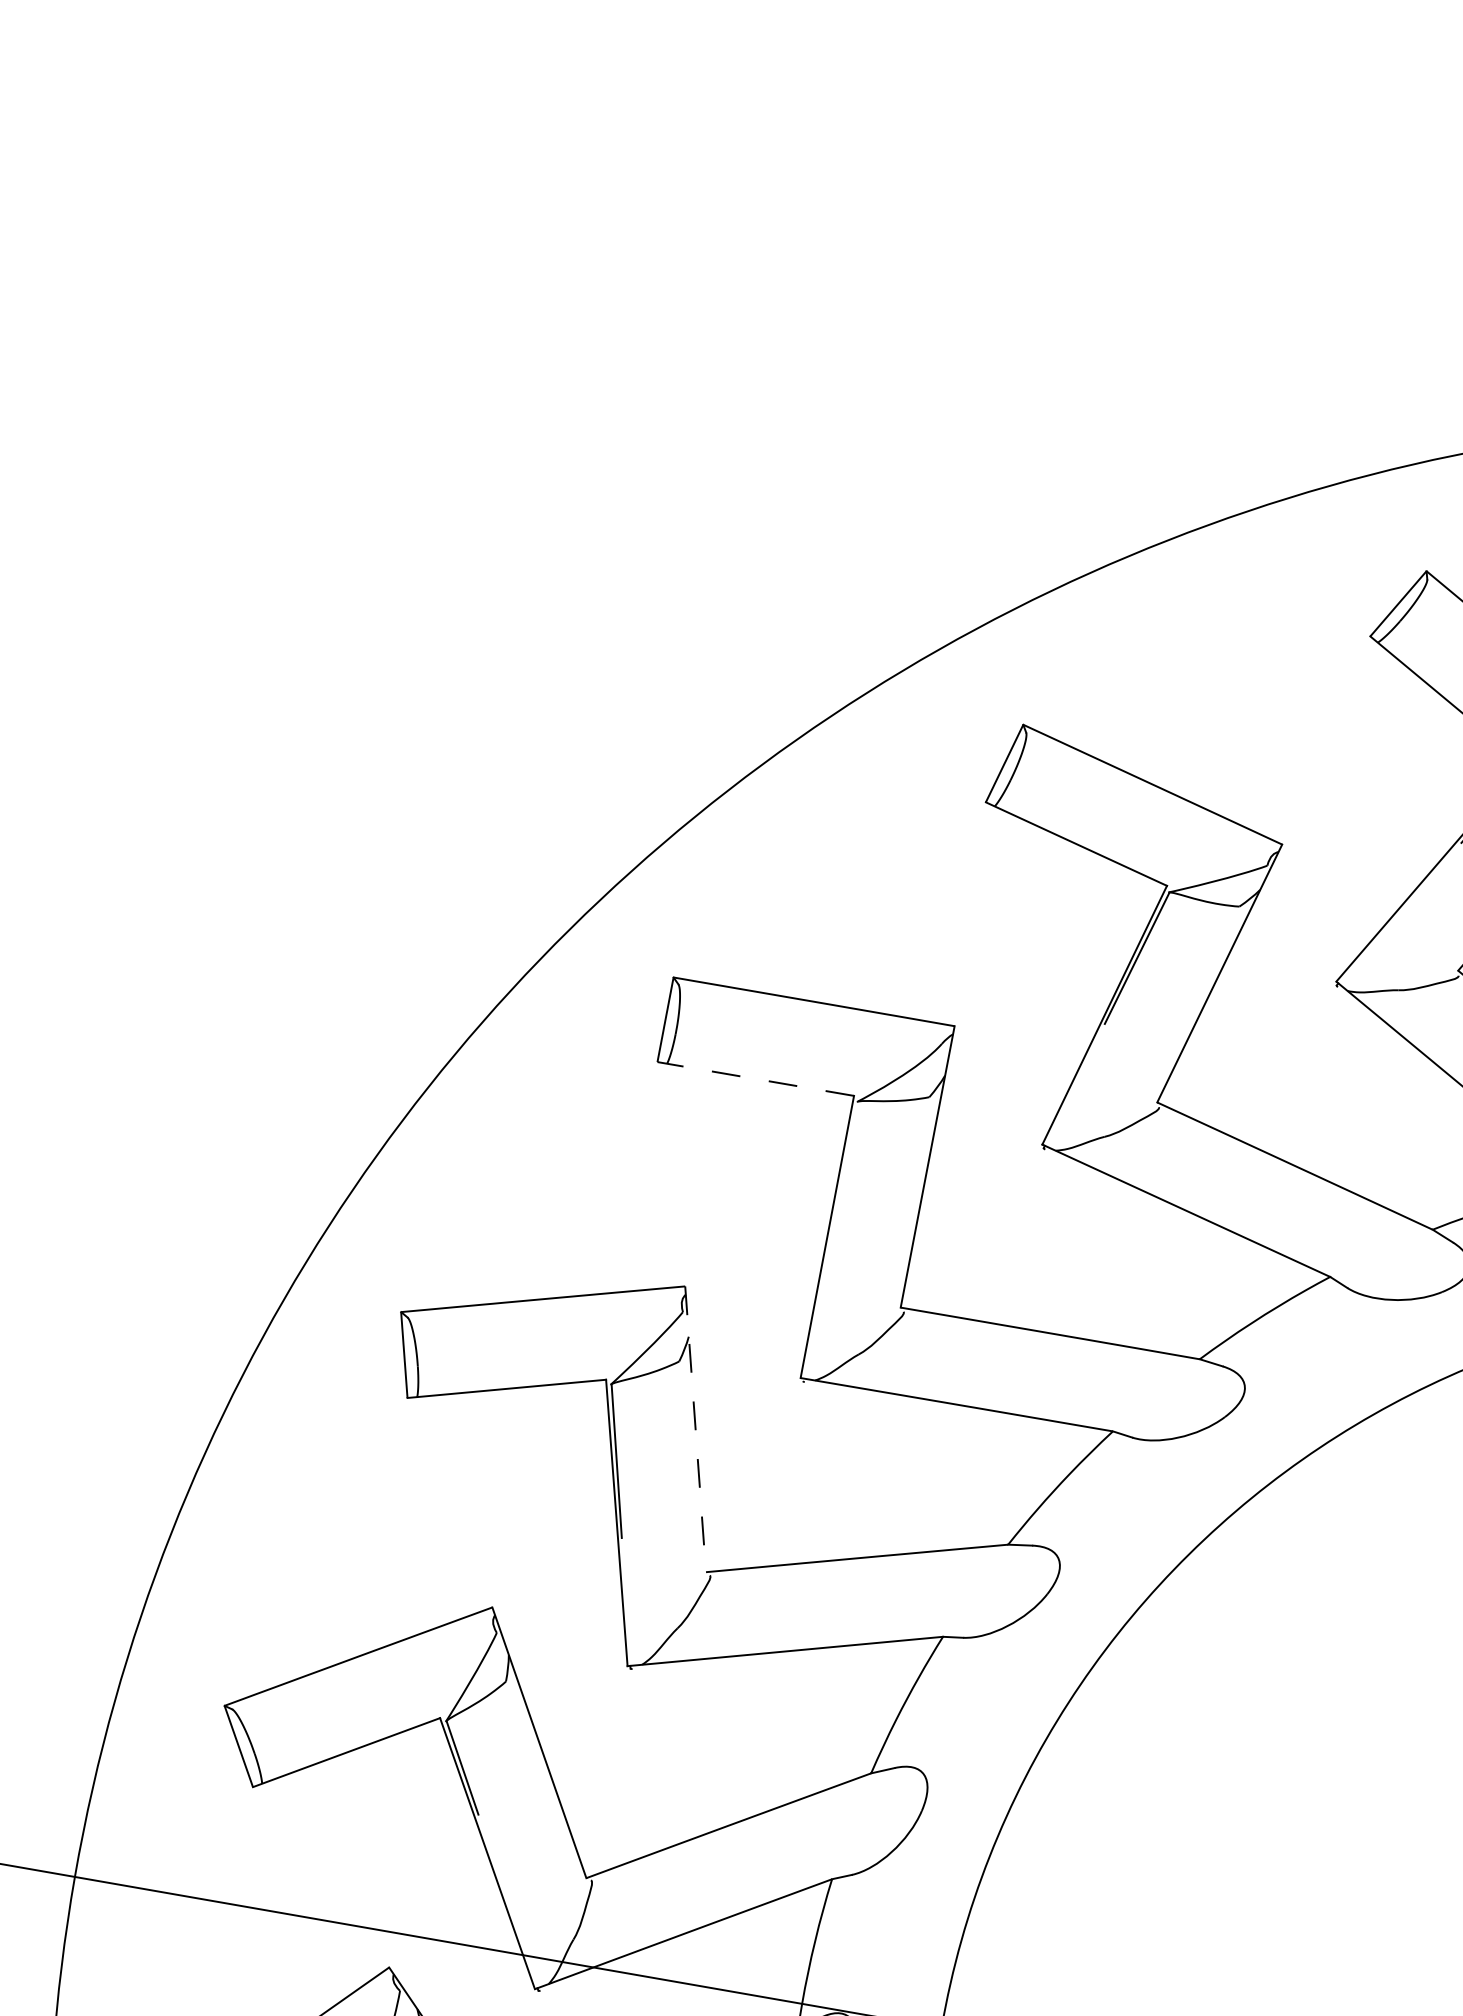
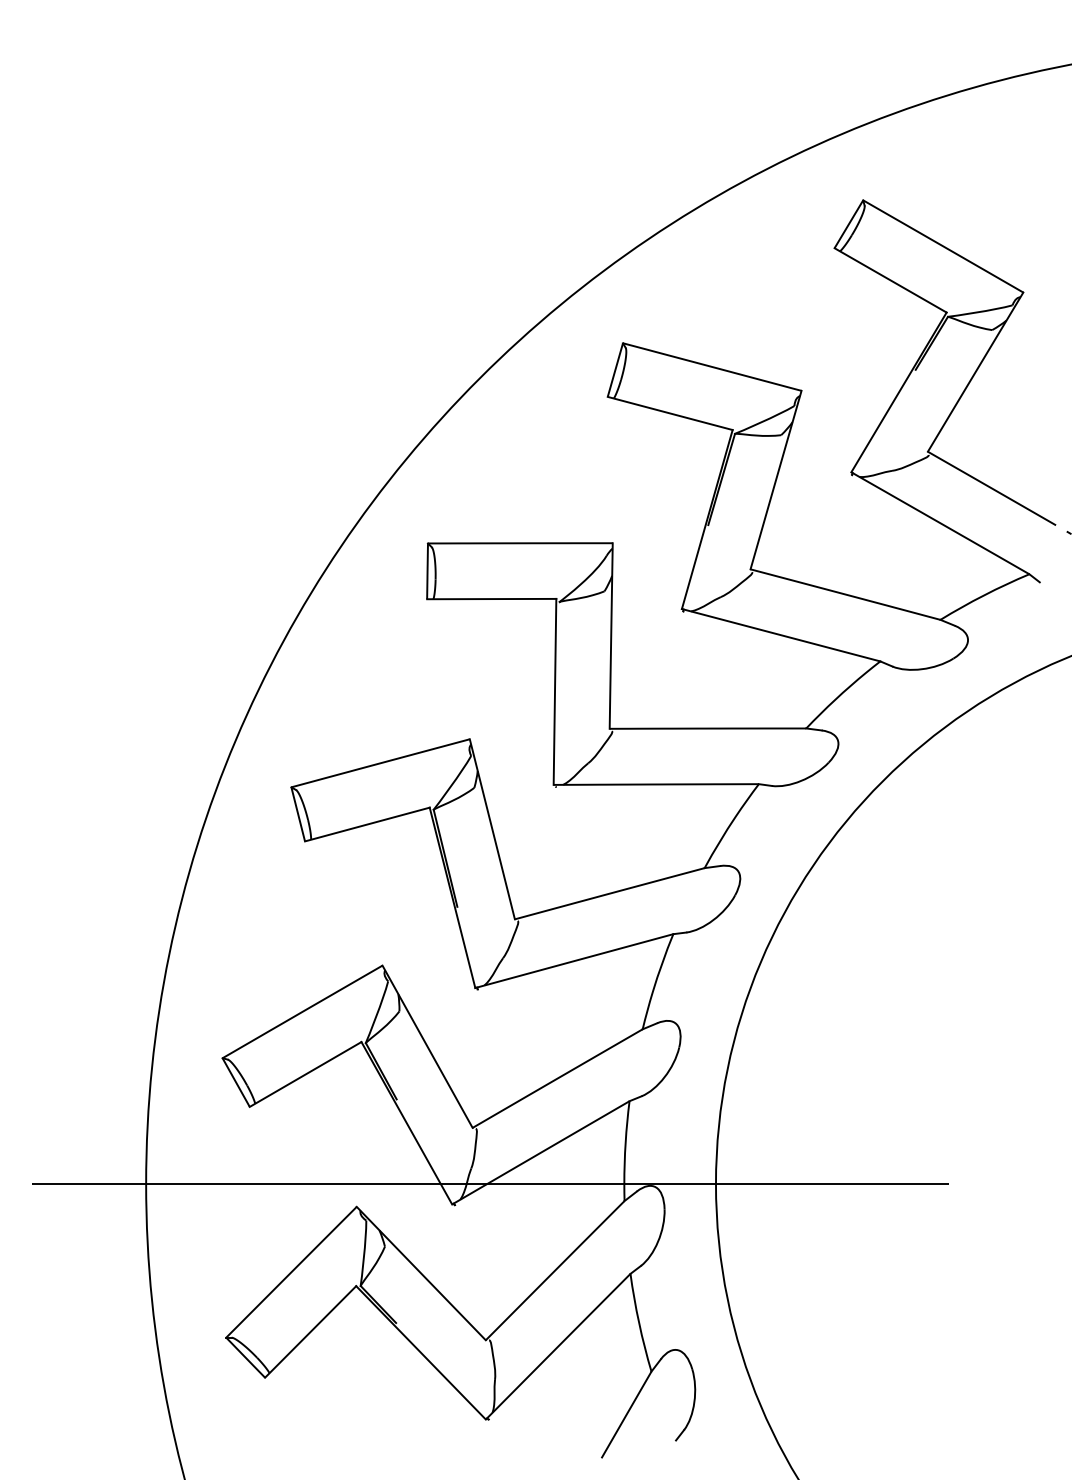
line: (755, 1079) -> (491, 599), dashed -> solid
line: (695, 1429) -> (492, 829), dashed -> solid

